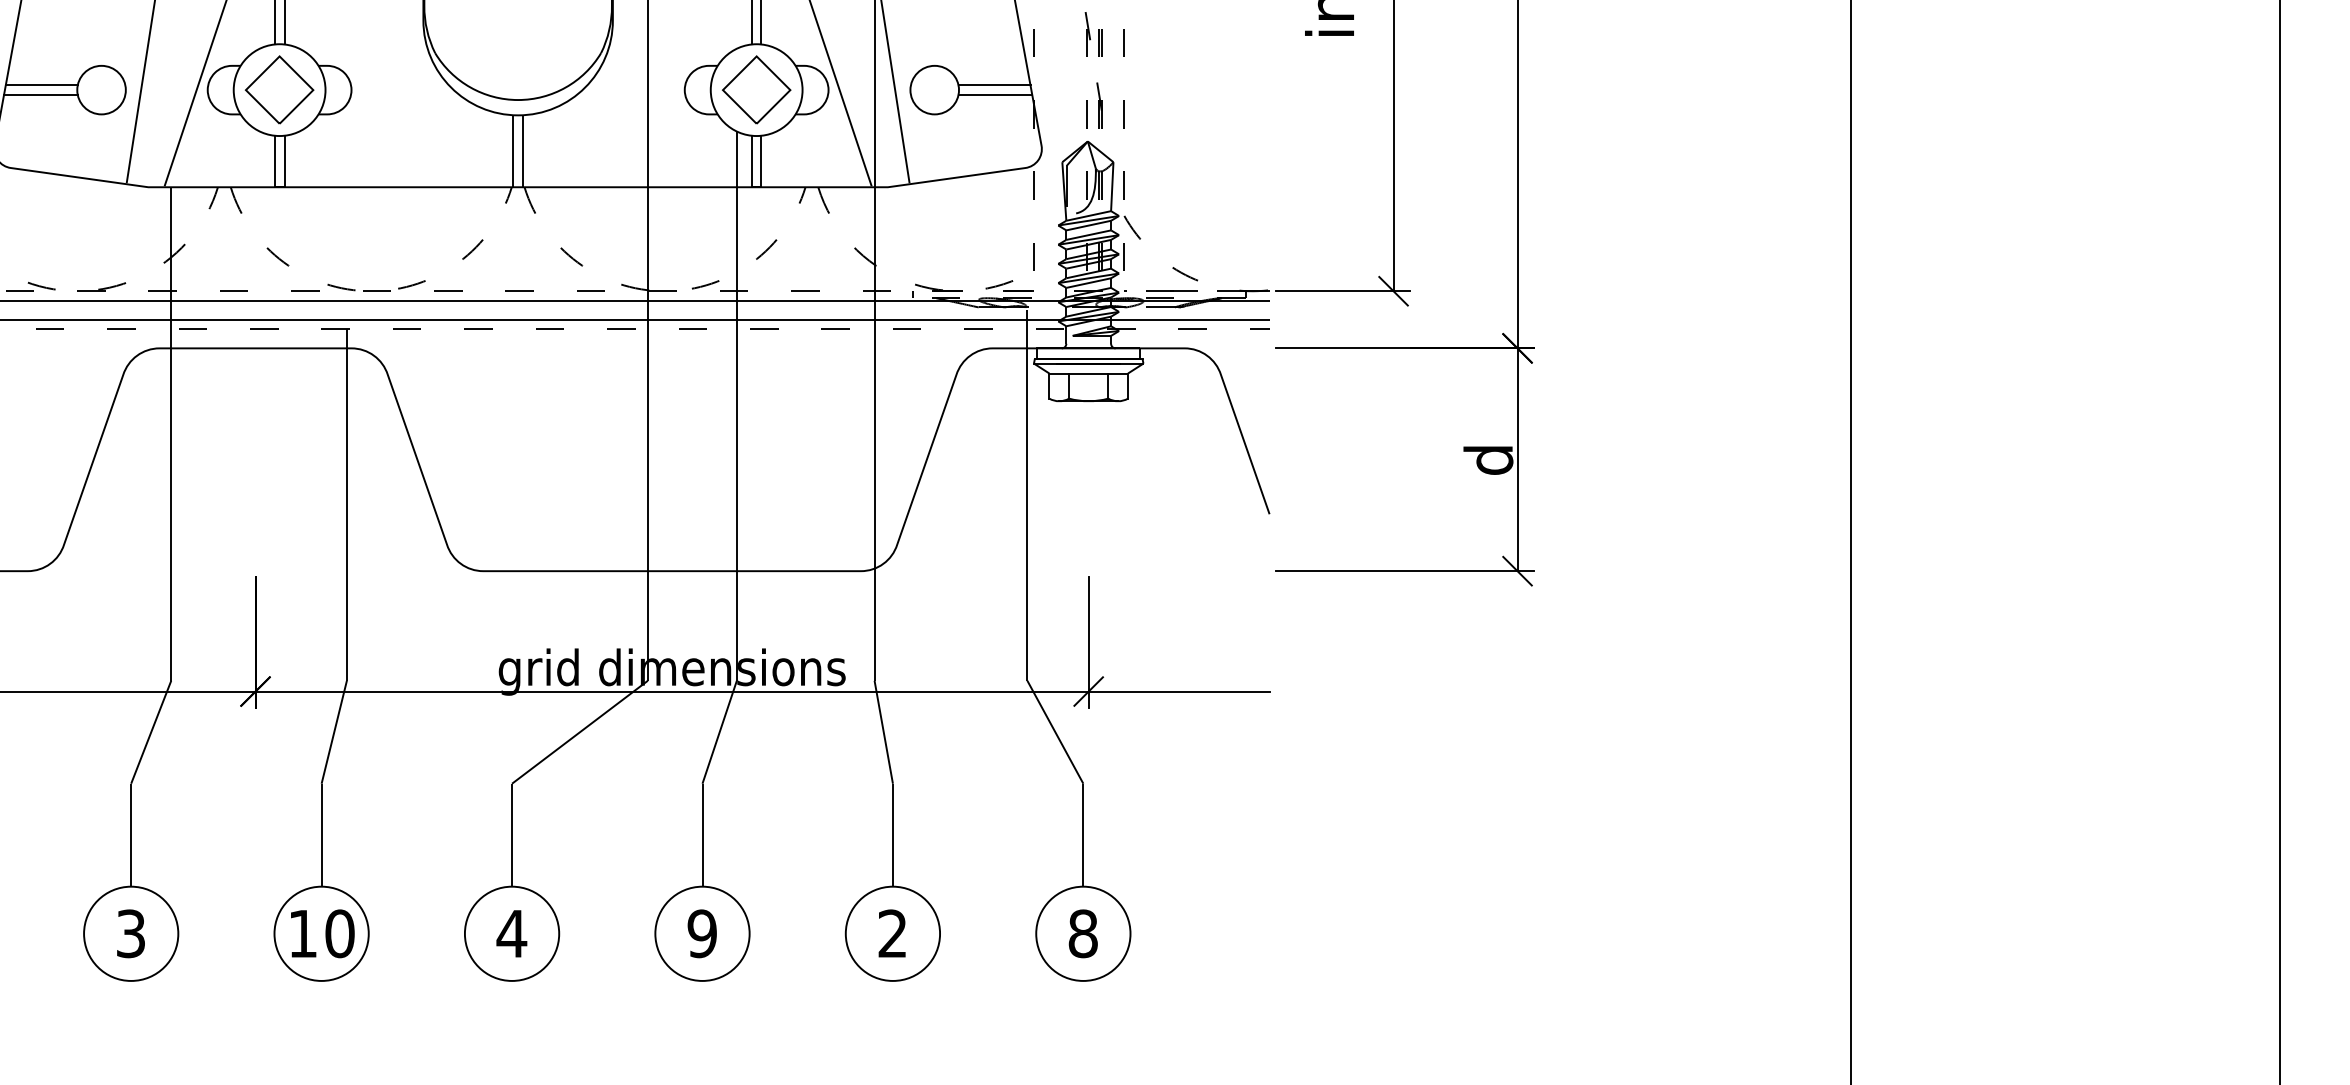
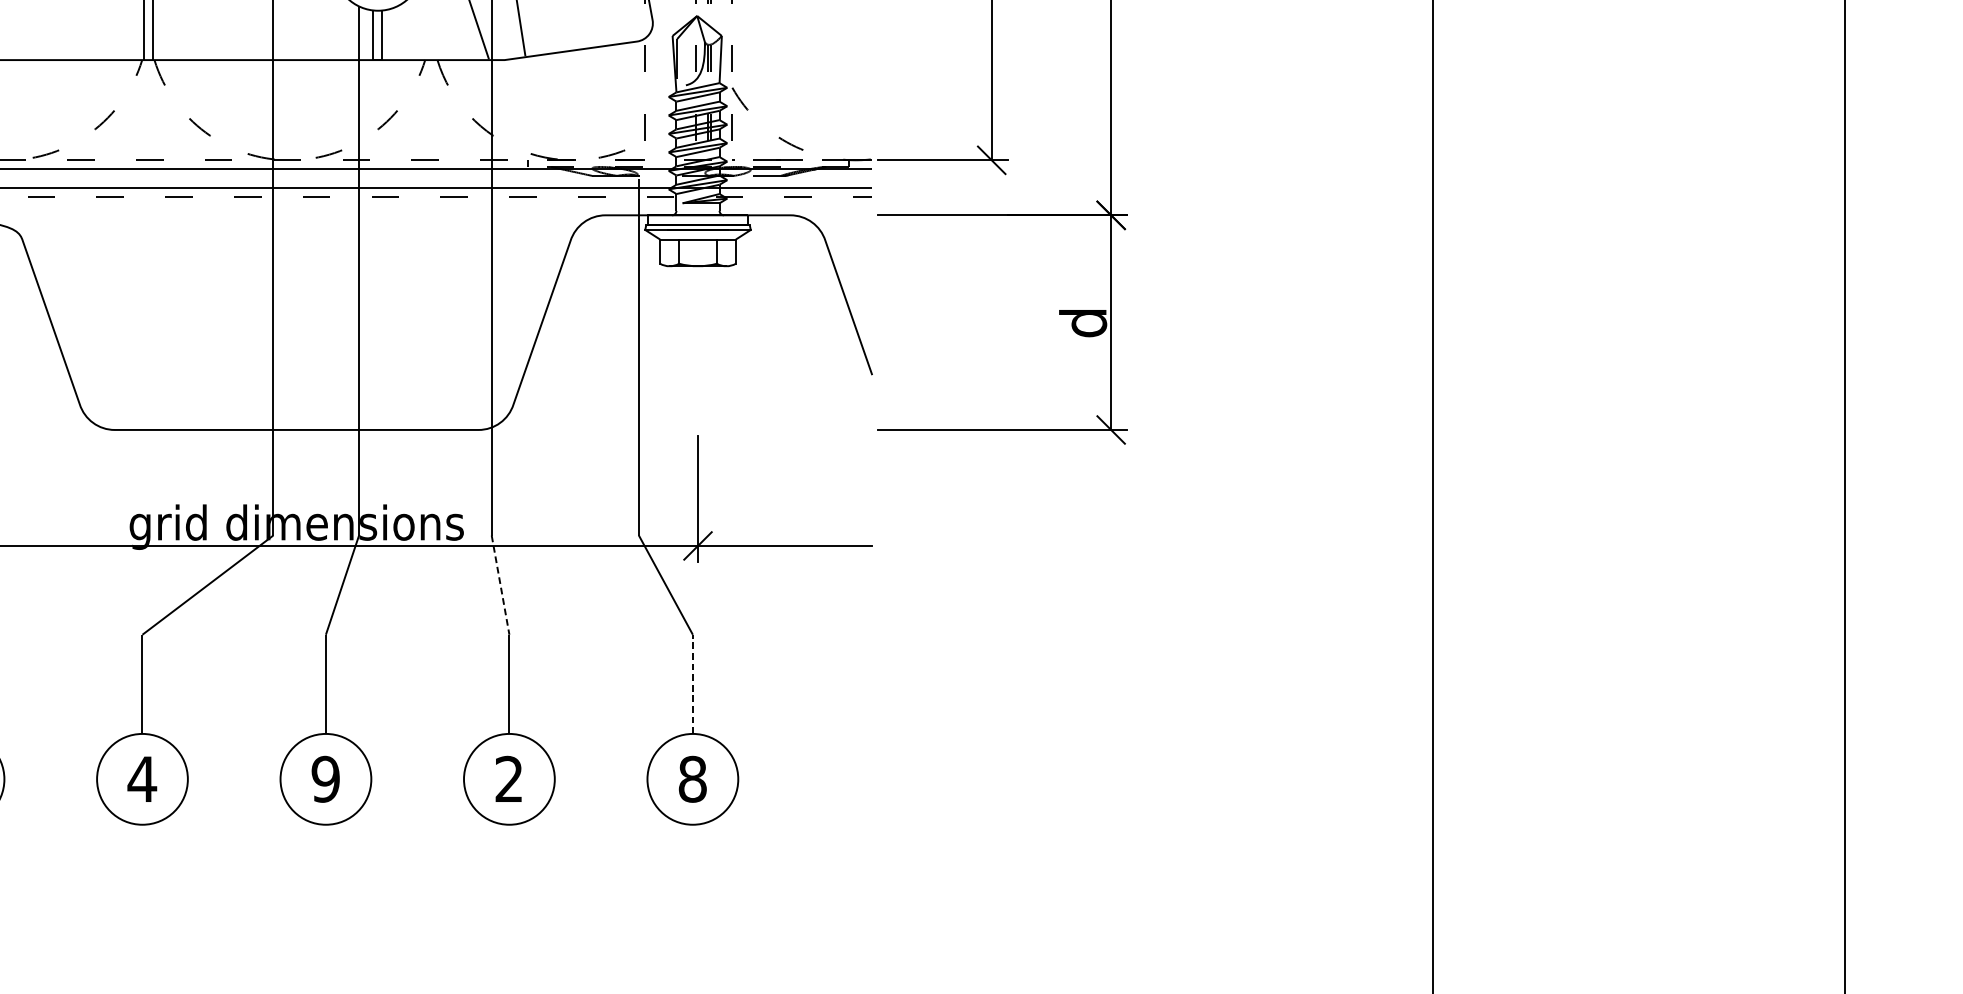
line: (883, 732) -> (500, 585), solid -> dashed
line: (1083, 834) -> (693, 683), solid -> dashed

